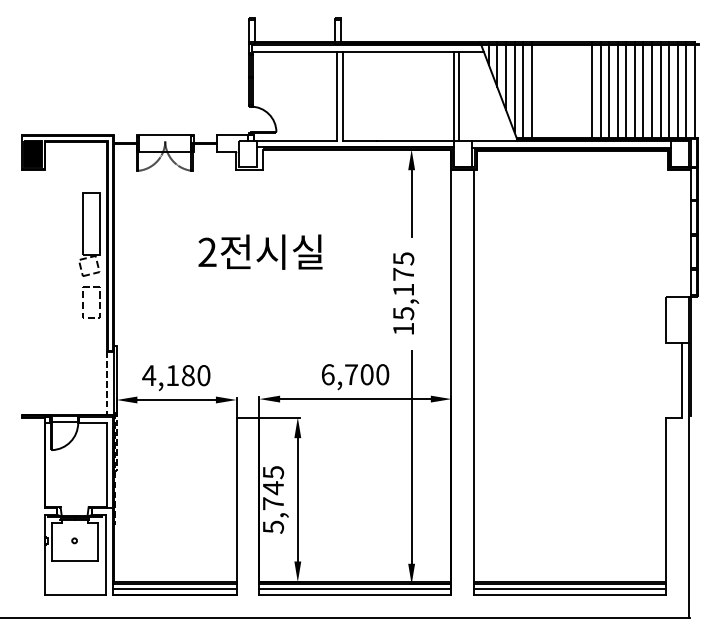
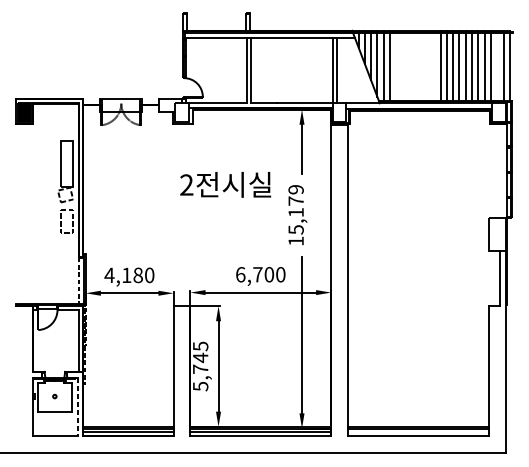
line: (591, 90) -> (433, 66), removed
line: (677, 90) -> (496, 66), removed
text: (260, 251) -> (225, 184), moved
text: (403, 258) -> (296, 189), 15,175 -> 15,179
line: (106, 555) -> (78, 407), solid -> dashed
line: (570, 588) -> (418, 431), removed

